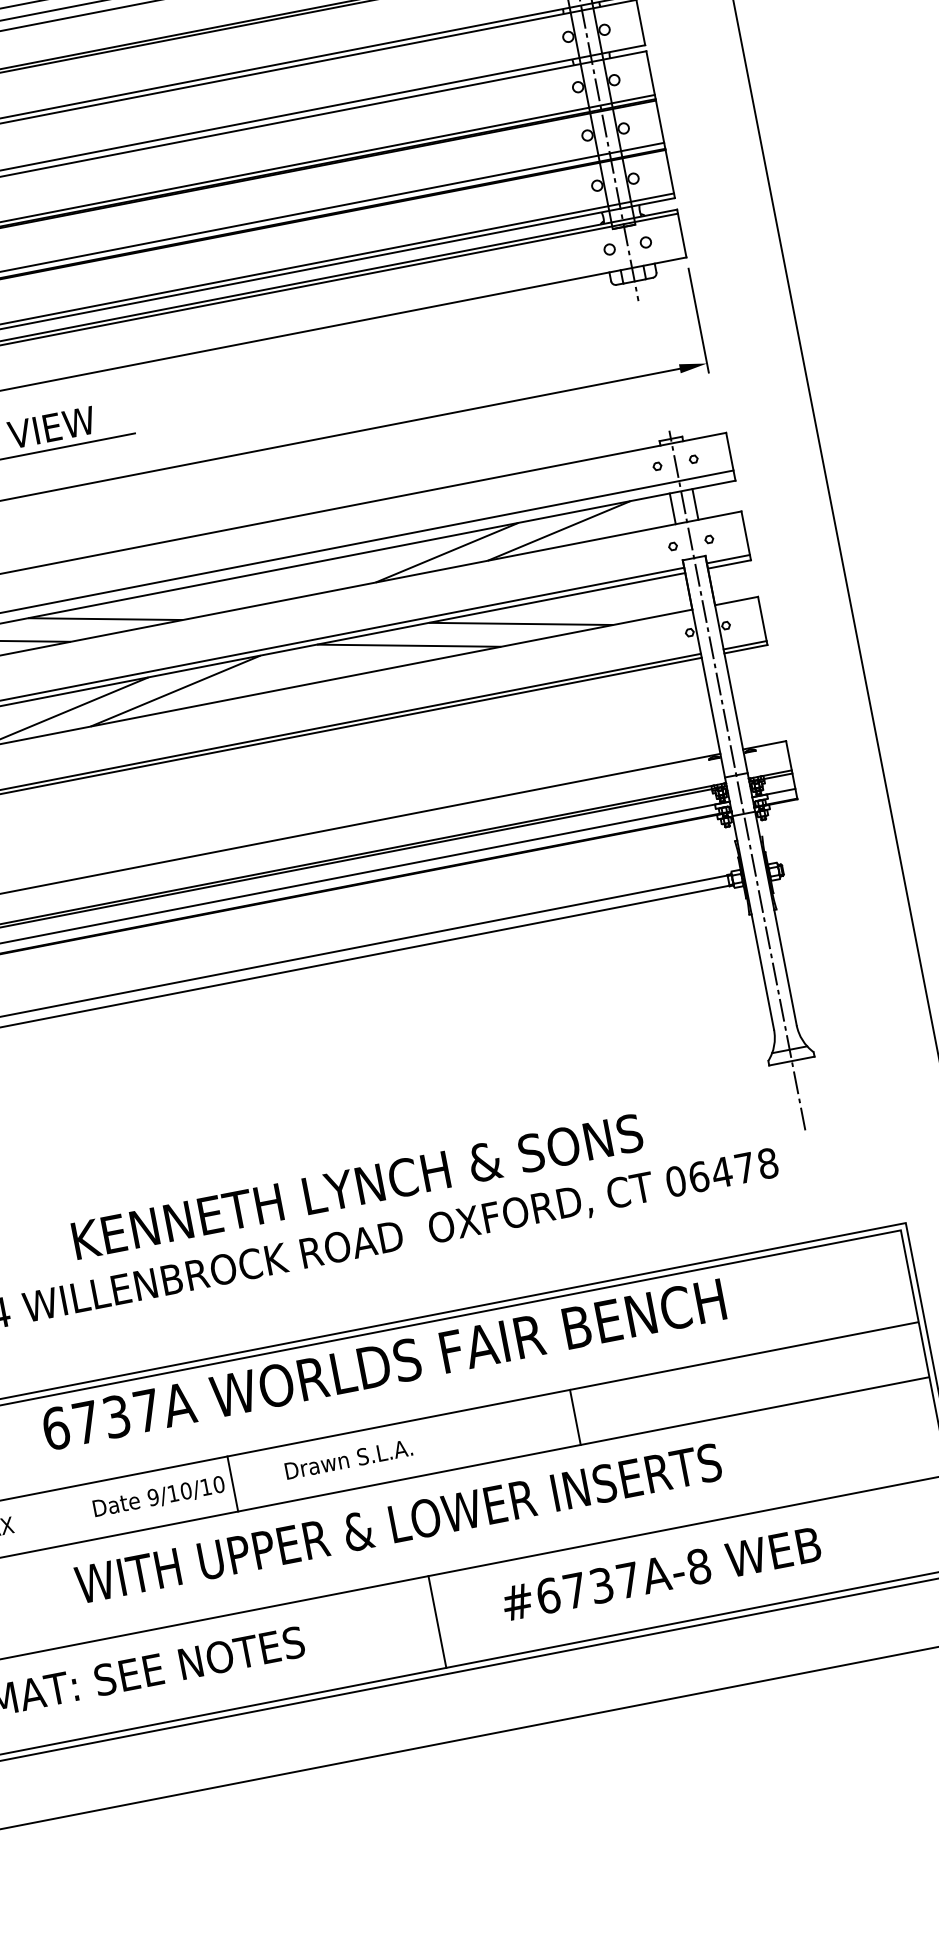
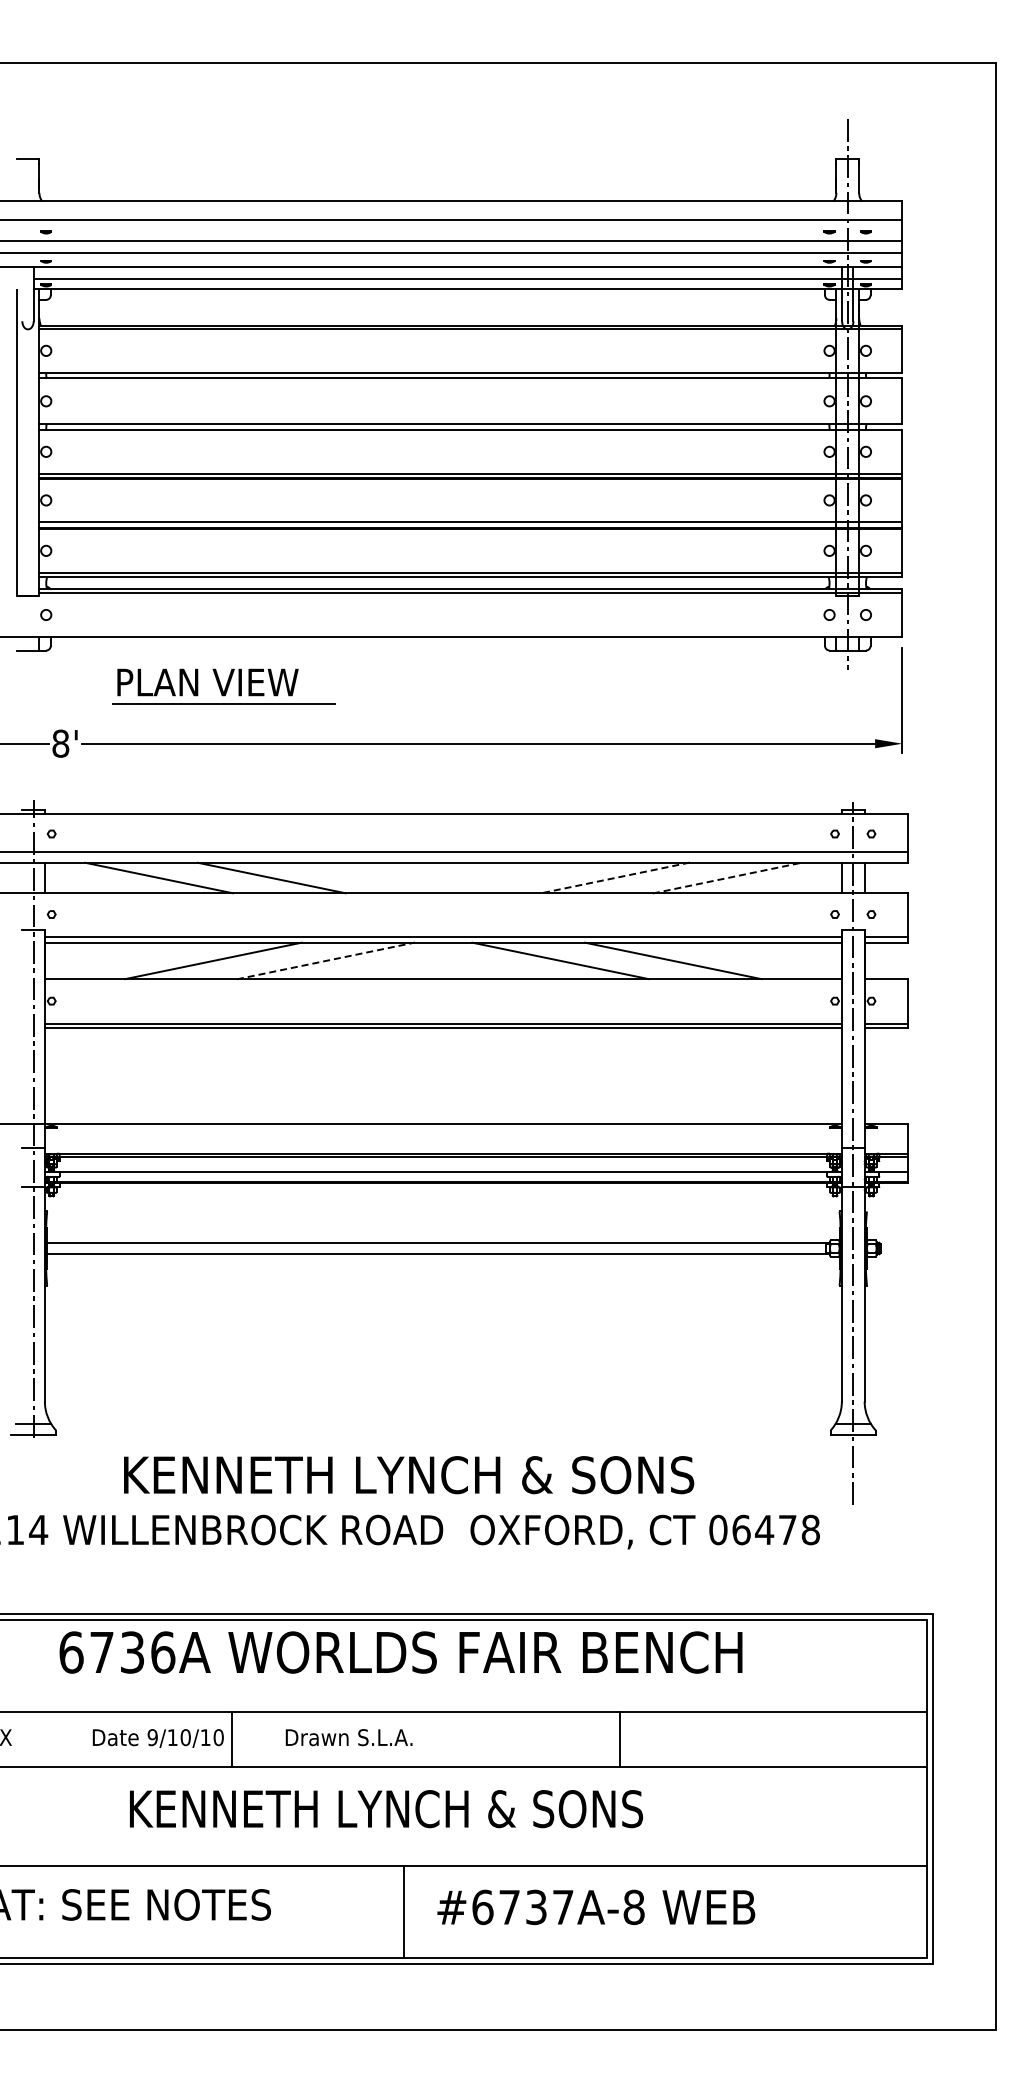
line: (559, 530) -> (728, 877), solid -> dashed
line: (446, 553) -> (614, 878), solid -> dashed
line: (175, 690) -> (326, 960), solid -> dashed
text: (147, 1410) -> (163, 1652), 6737A -> 6736A
line: (575, 1417) -> (619, 1739), moved
text: (398, 1523) -> (385, 1809), WITH UPPER & LOWER INSERTS -> KENNETH LYNCH & SONS
text: (661, 1574) -> (596, 1907), moved

